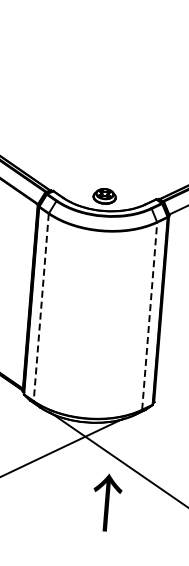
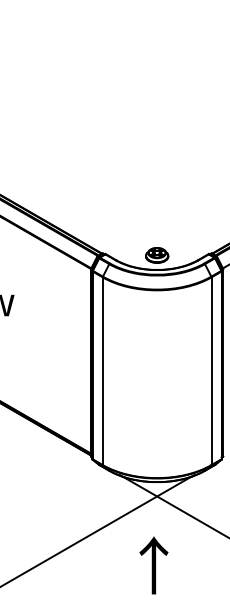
line: (40, 307) -> (102, 371), dashed -> solid
line: (149, 316) -> (211, 371), dashed -> solid
text: (106, 502) -> (153, 565), moved

